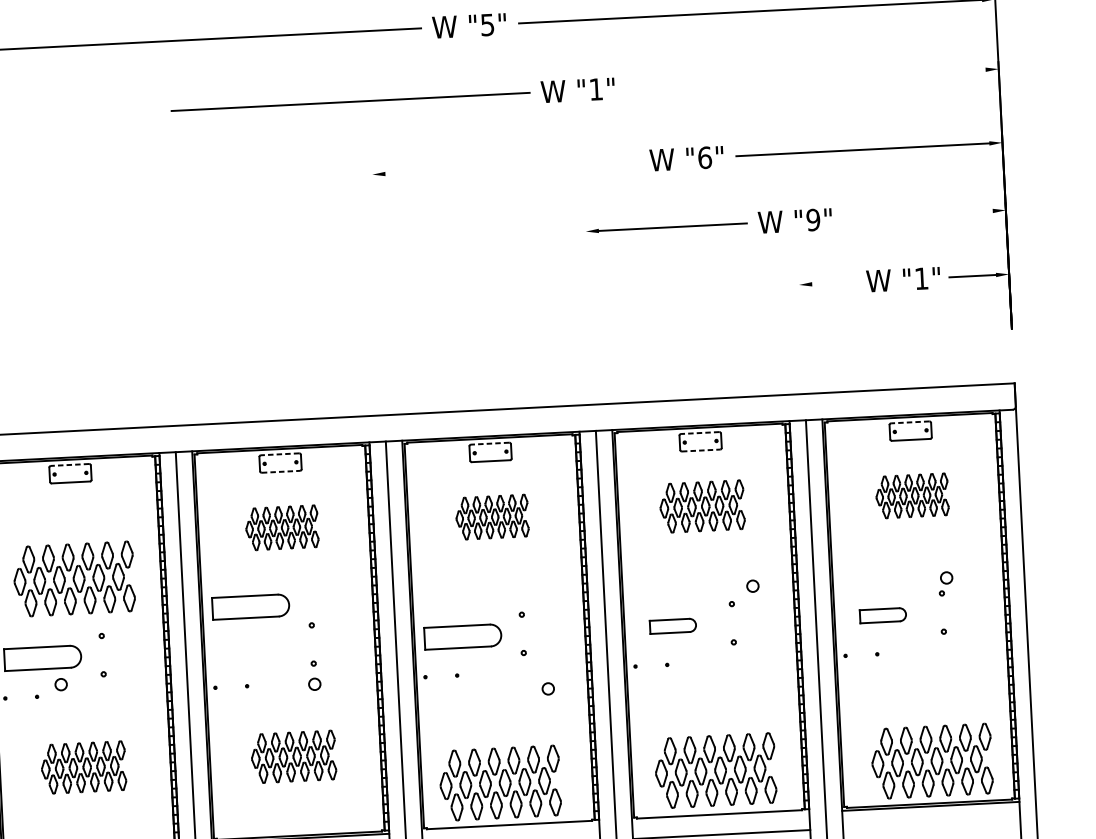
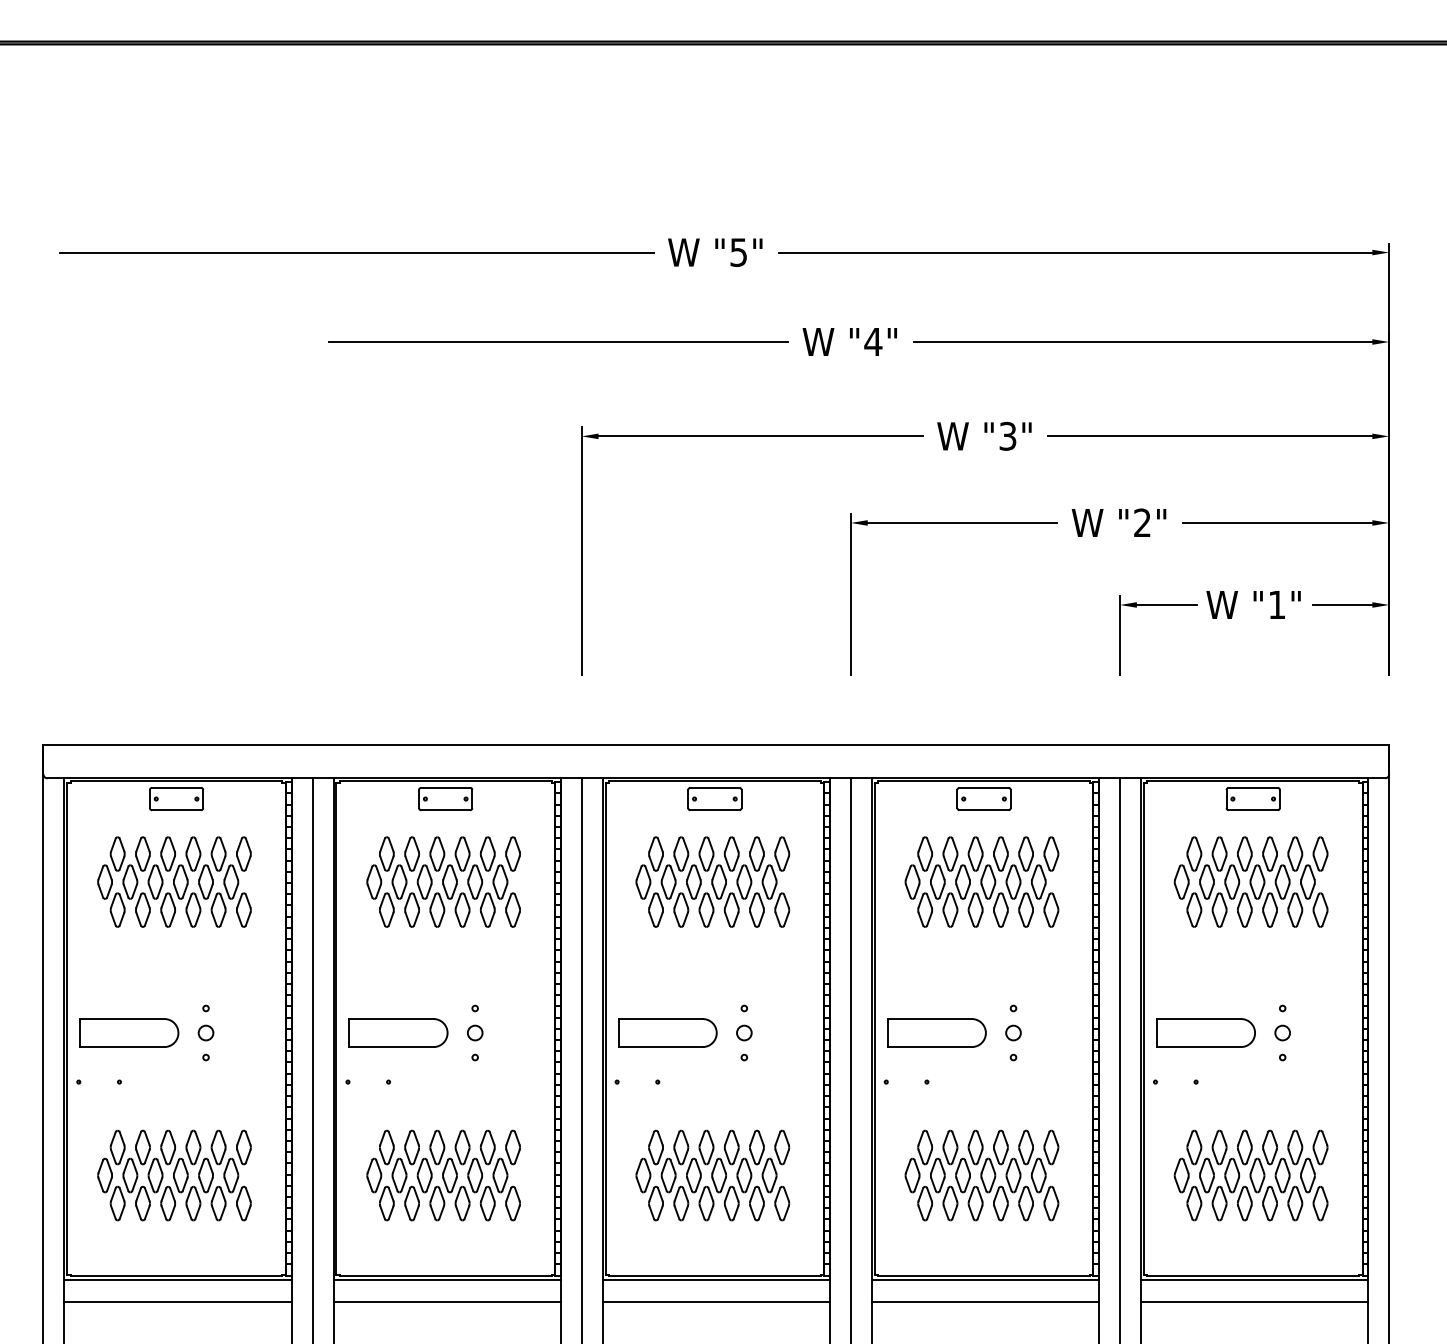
line: (806, 79) -> (1142, 342), added
text: (596, 89) -> (873, 341), "1" -> "4"
text: (704, 157) -> (1007, 435), "6" -> "3"
line: (511, 167) -> (760, 436), added
line: (918, 214) -> (1277, 522), added
text: (813, 219) -> (1142, 522), "9" -> "2"
line: (376, 263) -> (581, 550), added
line: (835, 282) -> (1166, 604), added
line: (588, 286) -> (850, 593), added
line: (800, 308) -> (1120, 635), added
line: (910, 422) -> (1253, 787), dashed -> solid
line: (700, 432) -> (984, 787), dashed -> solid
line: (489, 443) -> (714, 787), dashed -> solid
line: (701, 450) -> (984, 810), dashed -> solid
line: (279, 454) -> (445, 787), dashed -> solid
line: (69, 464) -> (176, 787), dashed -> solid
line: (280, 472) -> (445, 810), dashed -> solid
part: (911, 495) -> (1250, 881), size x1.67
part: (701, 506) -> (981, 881), size x1.43
part: (491, 516) -> (712, 881), size x1.67
part: (282, 527) -> (443, 881), size x1.67
circle: (946, 577) -> (1282, 1032), moved
part: (74, 578) -> (174, 881), moved
circle: (752, 585) -> (1013, 1032), moved
part: (250, 606) -> (398, 1032), moved
part: (882, 615) -> (1205, 1032), size x1.67
part: (672, 625) -> (936, 1032), size x1.67
circle: (315, 683) -> (475, 1032), moved
circle: (60, 684) -> (205, 1032), moved
circle: (548, 688) -> (744, 1032), moved
part: (293, 756) -> (443, 1175), size x1.43
part: (931, 761) -> (1250, 1175), moved
part: (83, 767) -> (174, 1175), size x1.43
part: (715, 770) -> (981, 1175), moved
part: (499, 783) -> (712, 1175), moved
line: (720, 816) -> (985, 1279), added
line: (931, 823) -> (1254, 1302), added
line: (510, 827) -> (715, 1279), added

